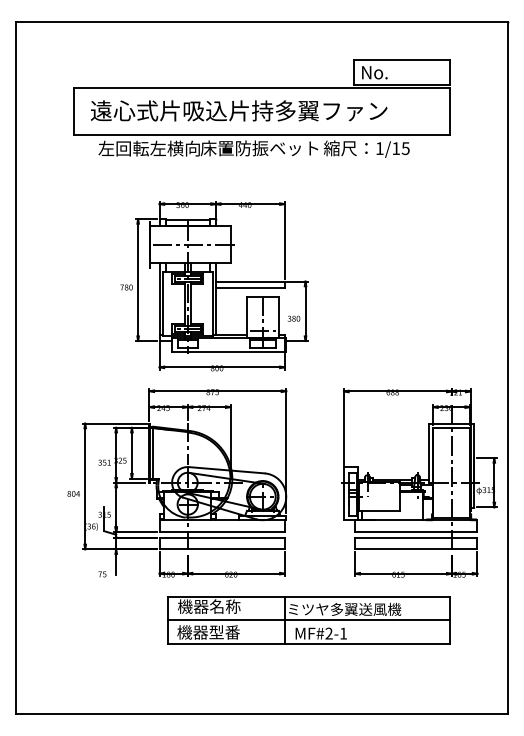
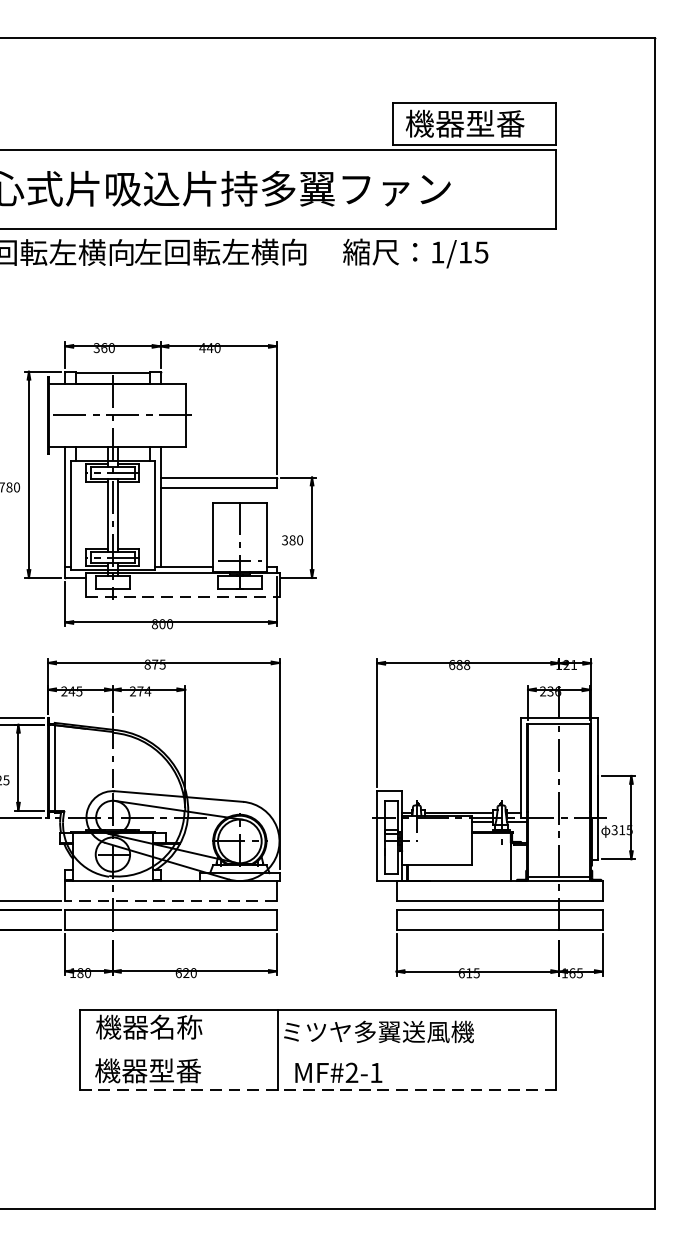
text: (395, 72) -> (464, 123), No. -> 機器型番
text: (259, 148) -> (234, 252), 床置防振ベット -> 左回転左横向
line: (229, 352) -> (183, 597), solid -> dashed
line: (222, 531) -> (171, 900), solid -> dashed
line: (308, 620) -> (317, 1050), removed
line: (308, 643) -> (317, 1089), solid -> dashed

